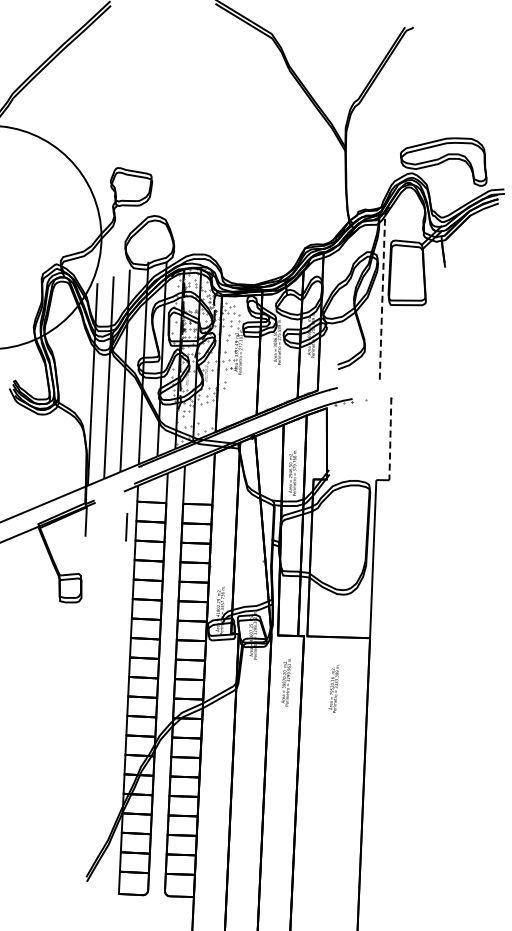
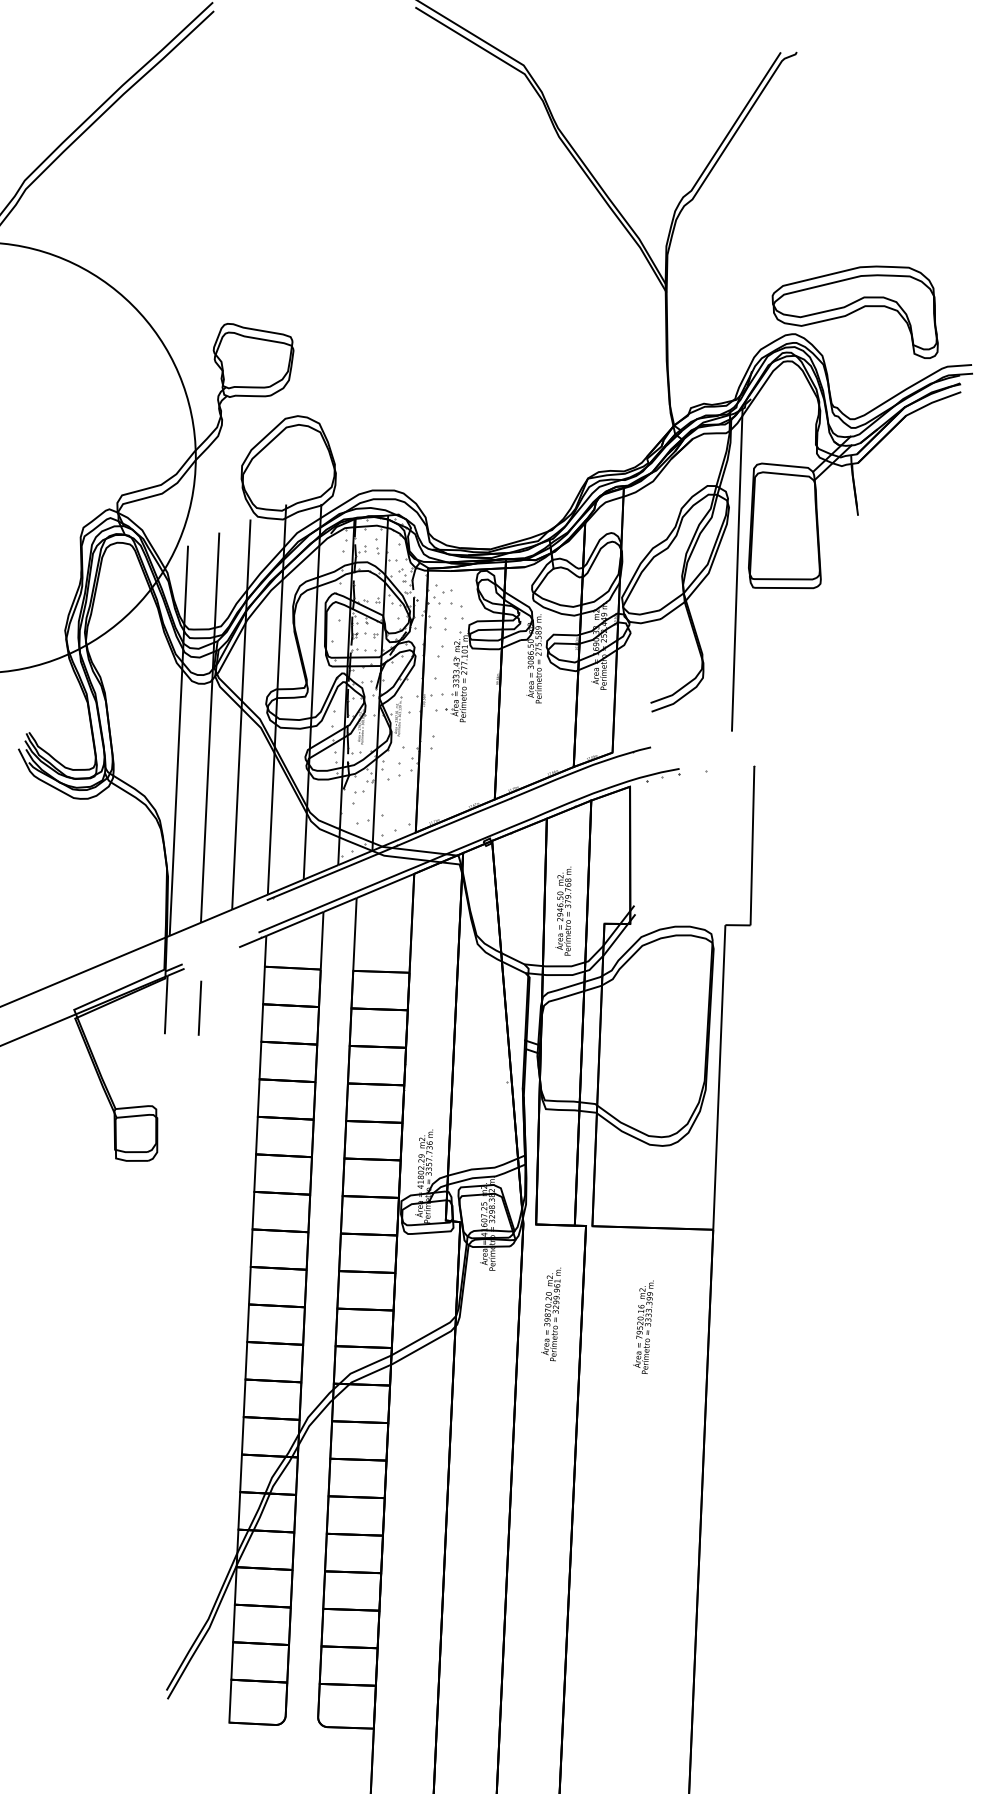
line: (382, 295) -> (737, 569), dashed -> solid
line: (390, 439) -> (752, 846), dashed -> solid
line: (126, 527) -> (199, 1008), moved

